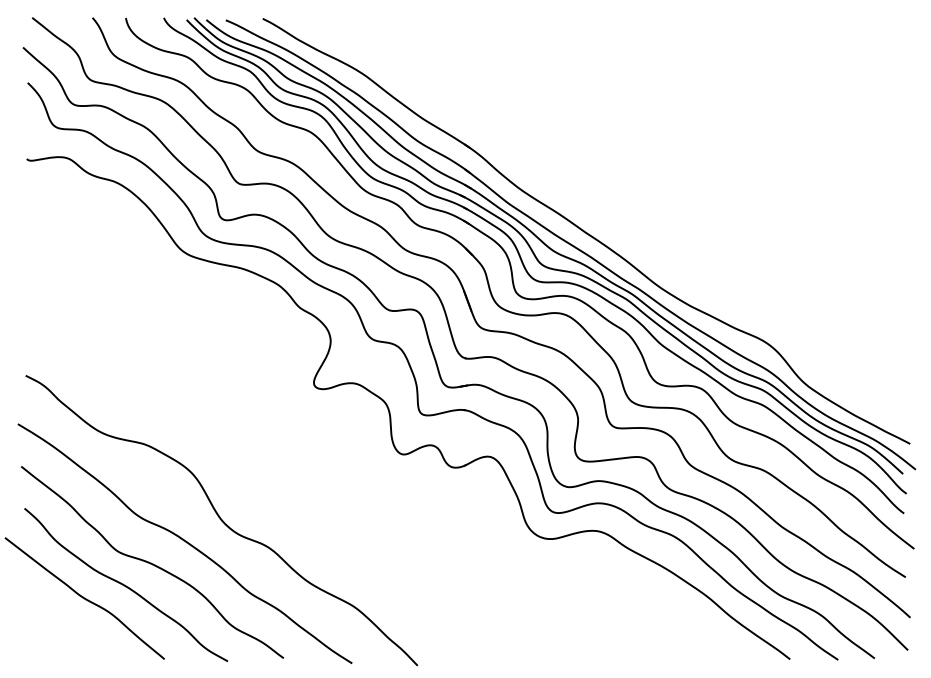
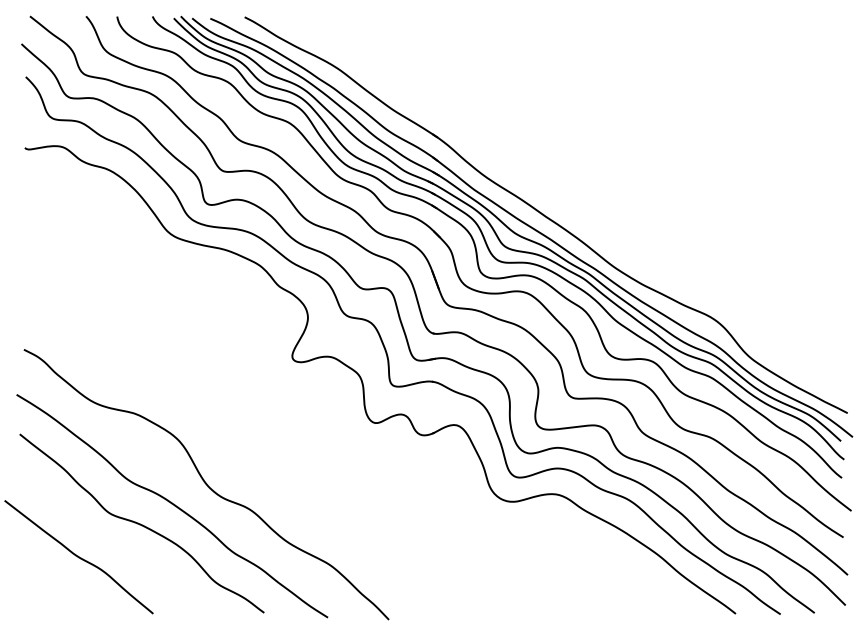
curve: (126, 585) -> (117, 545), removed

